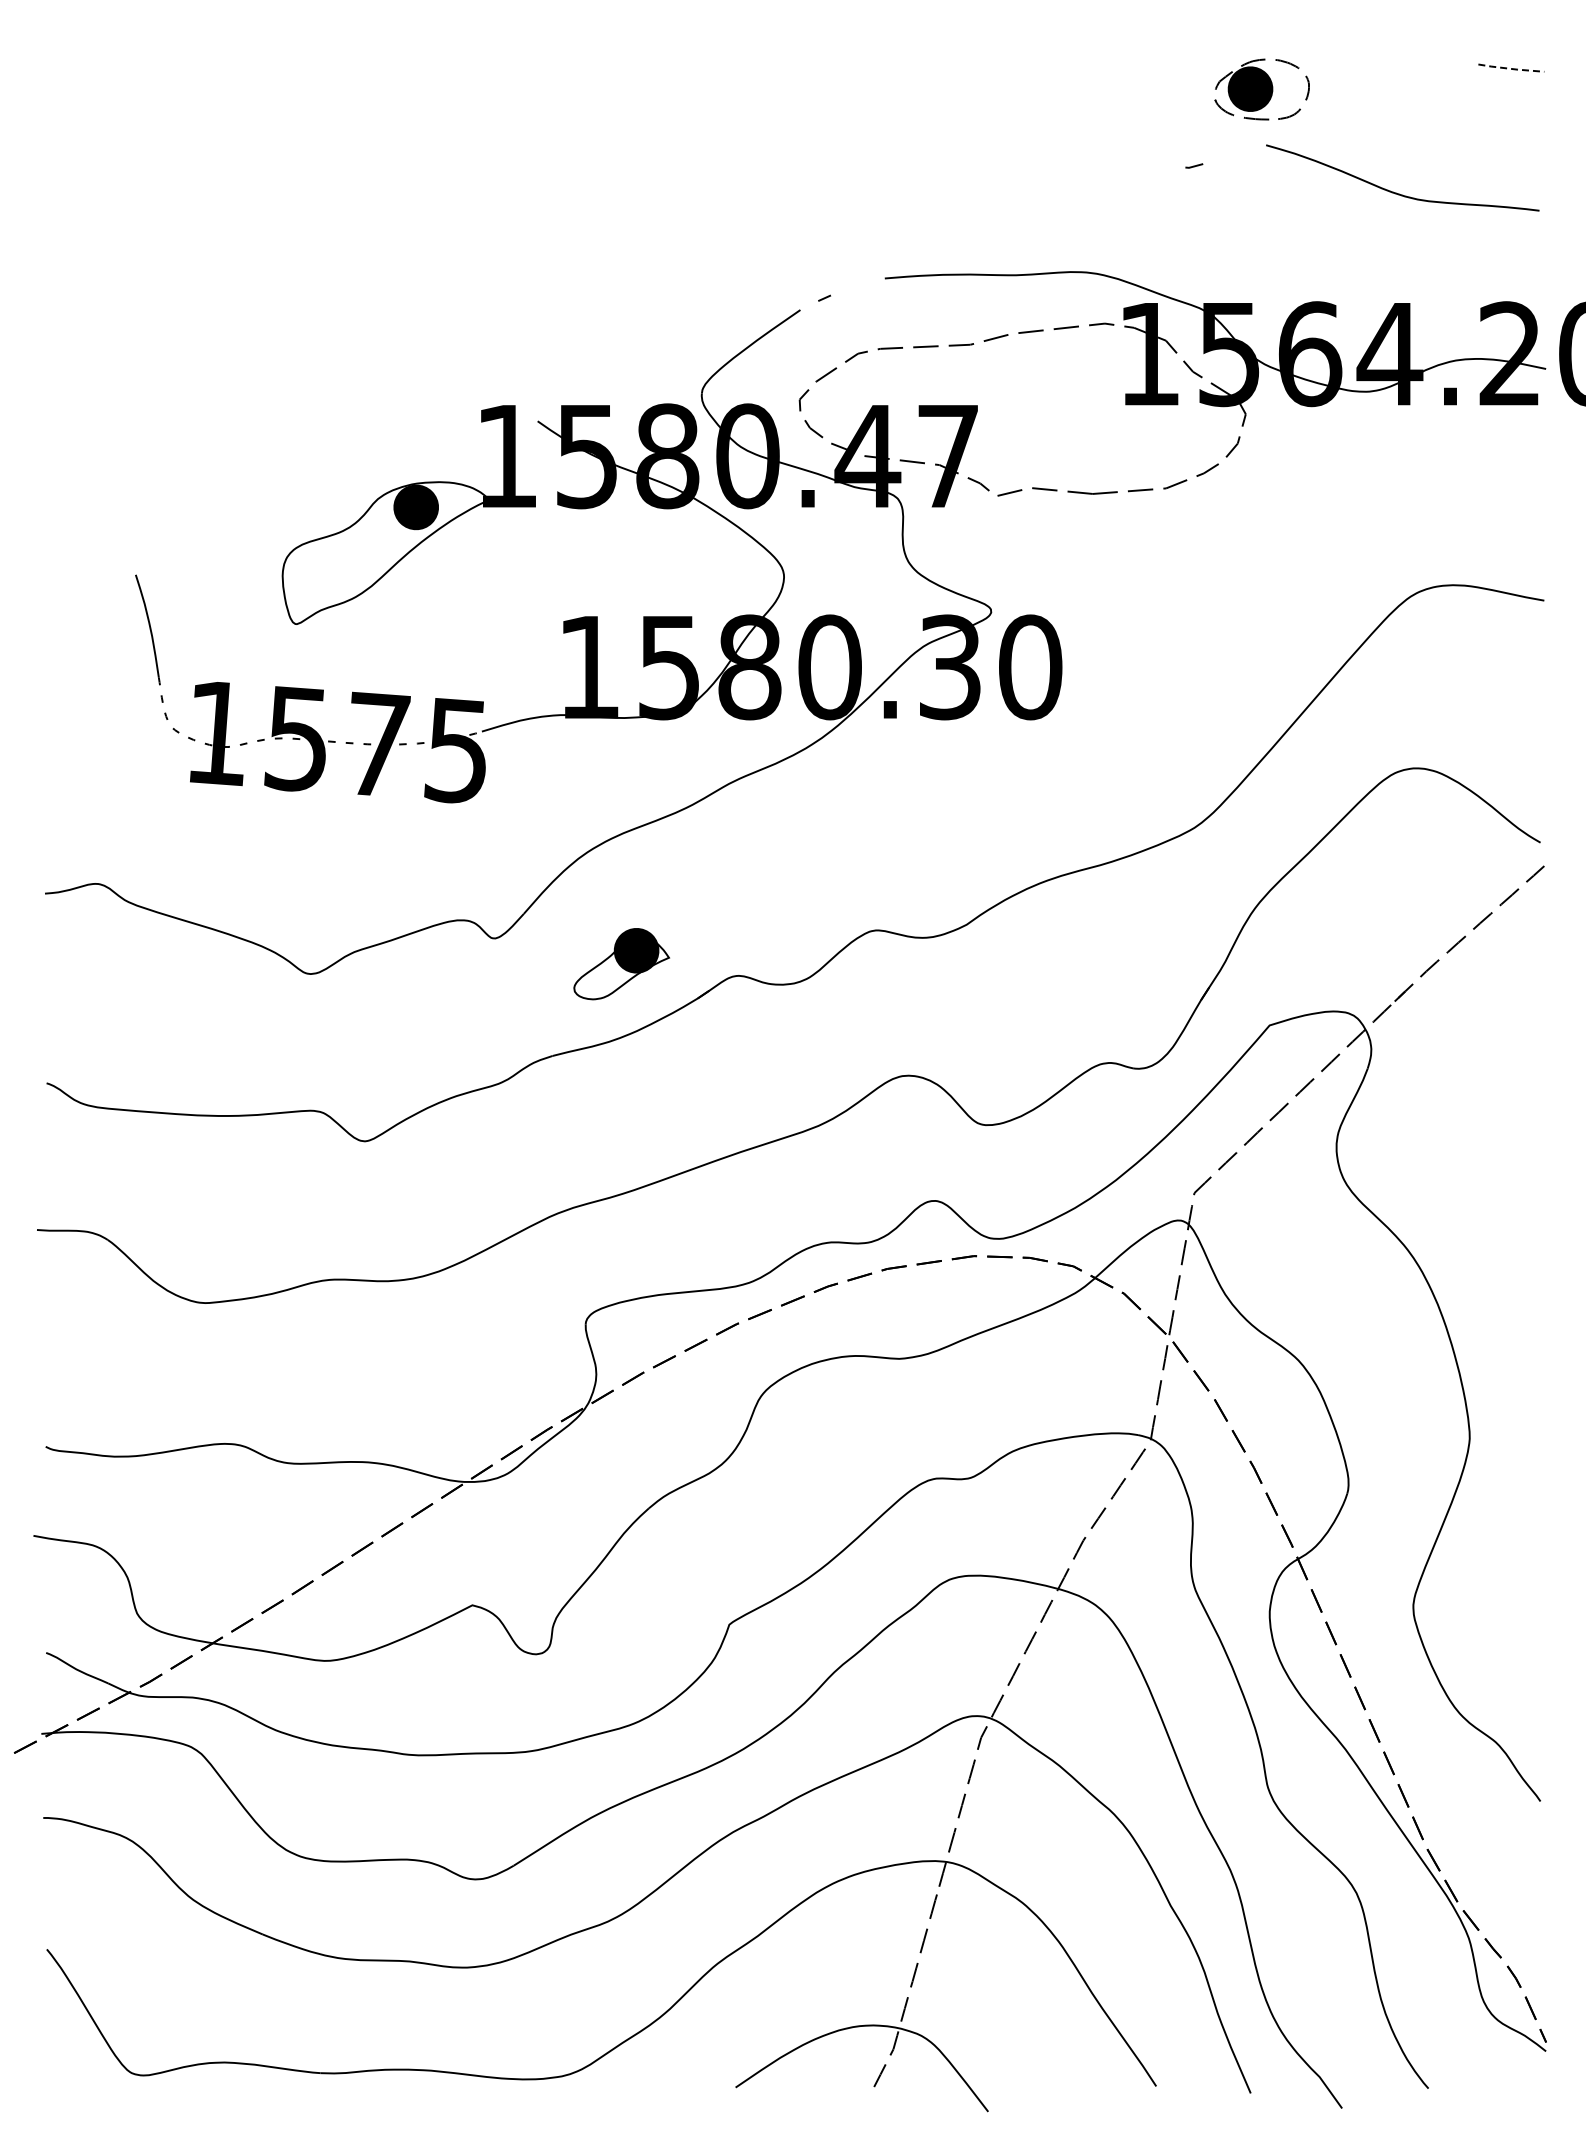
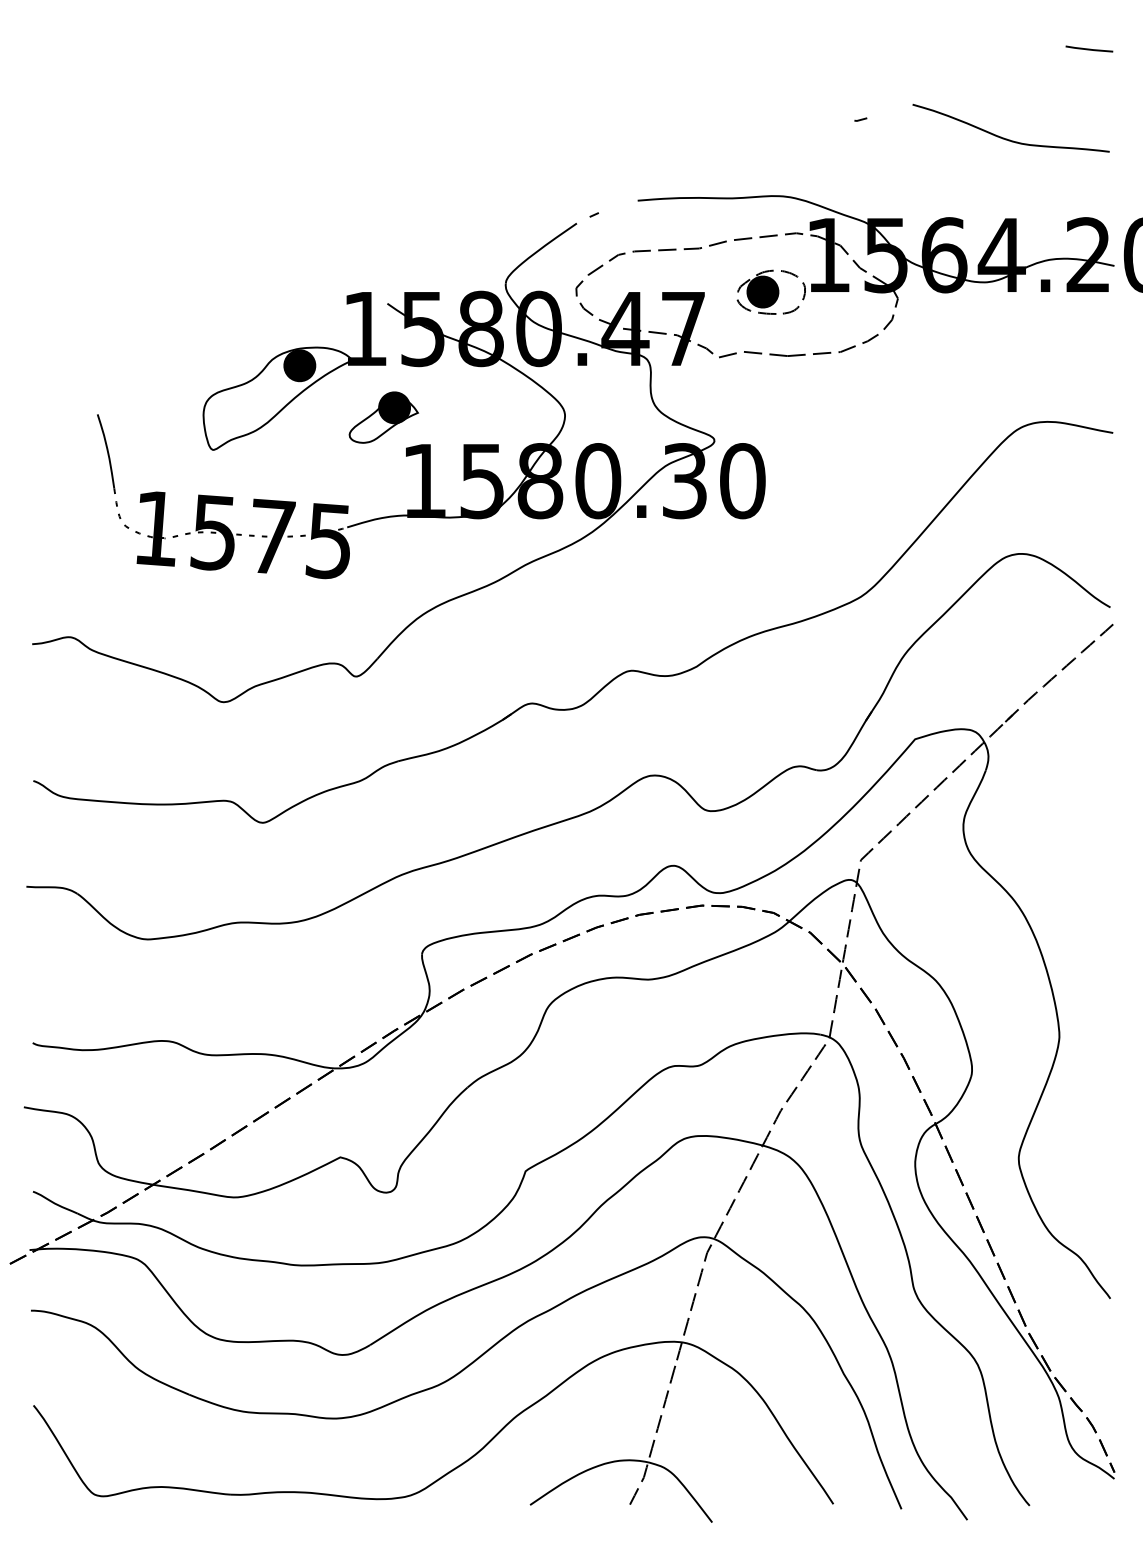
line: (1511, 68) -> (1089, 49), dashed -> solid
part: (1261, 89) -> (770, 292), moved
part: (621, 964) -> (383, 417), moved

